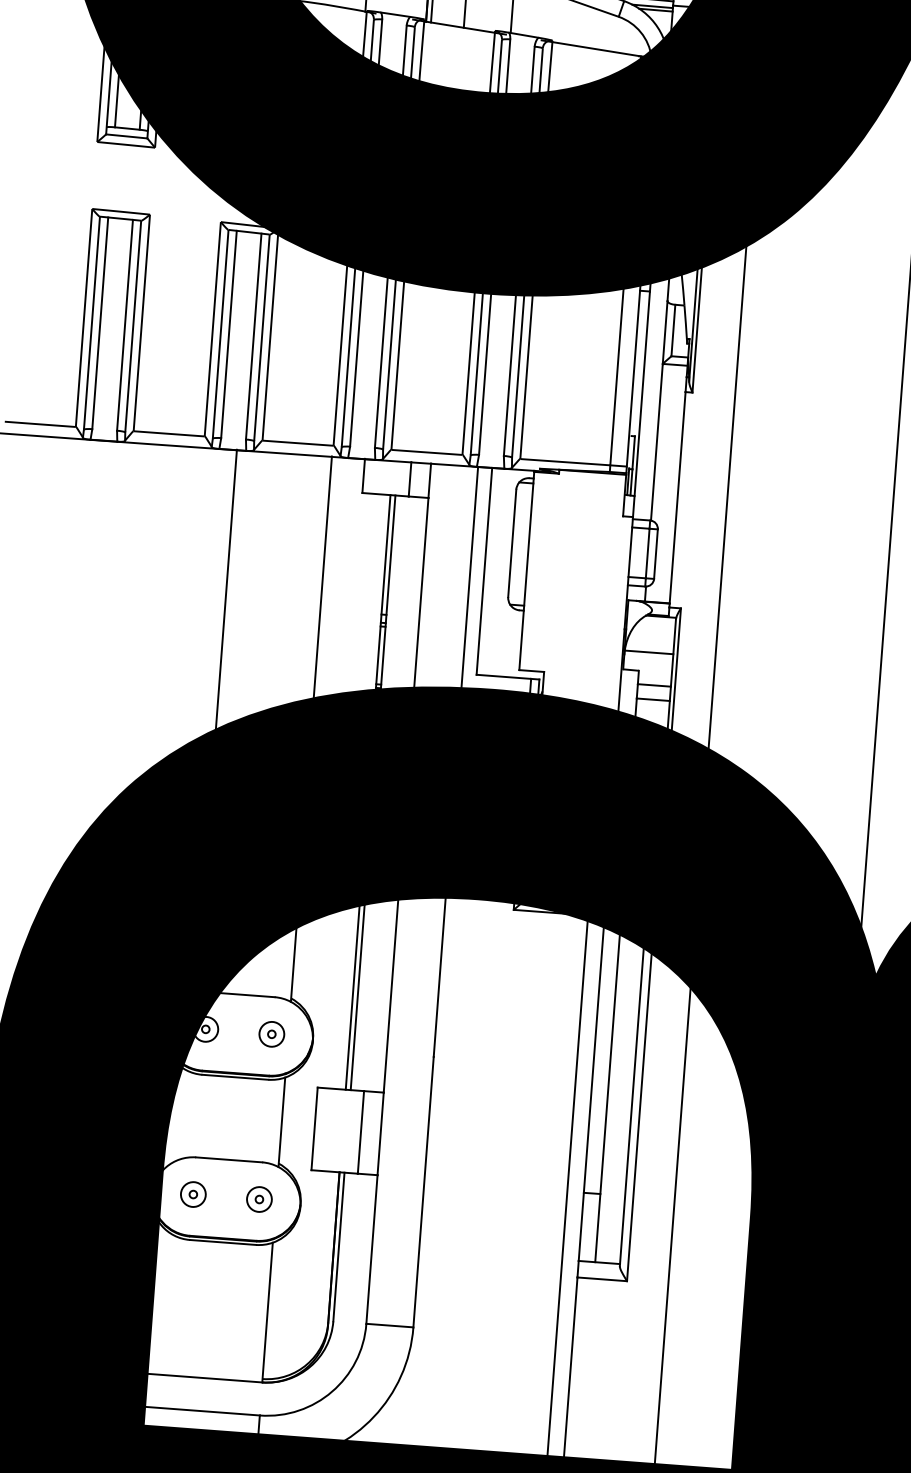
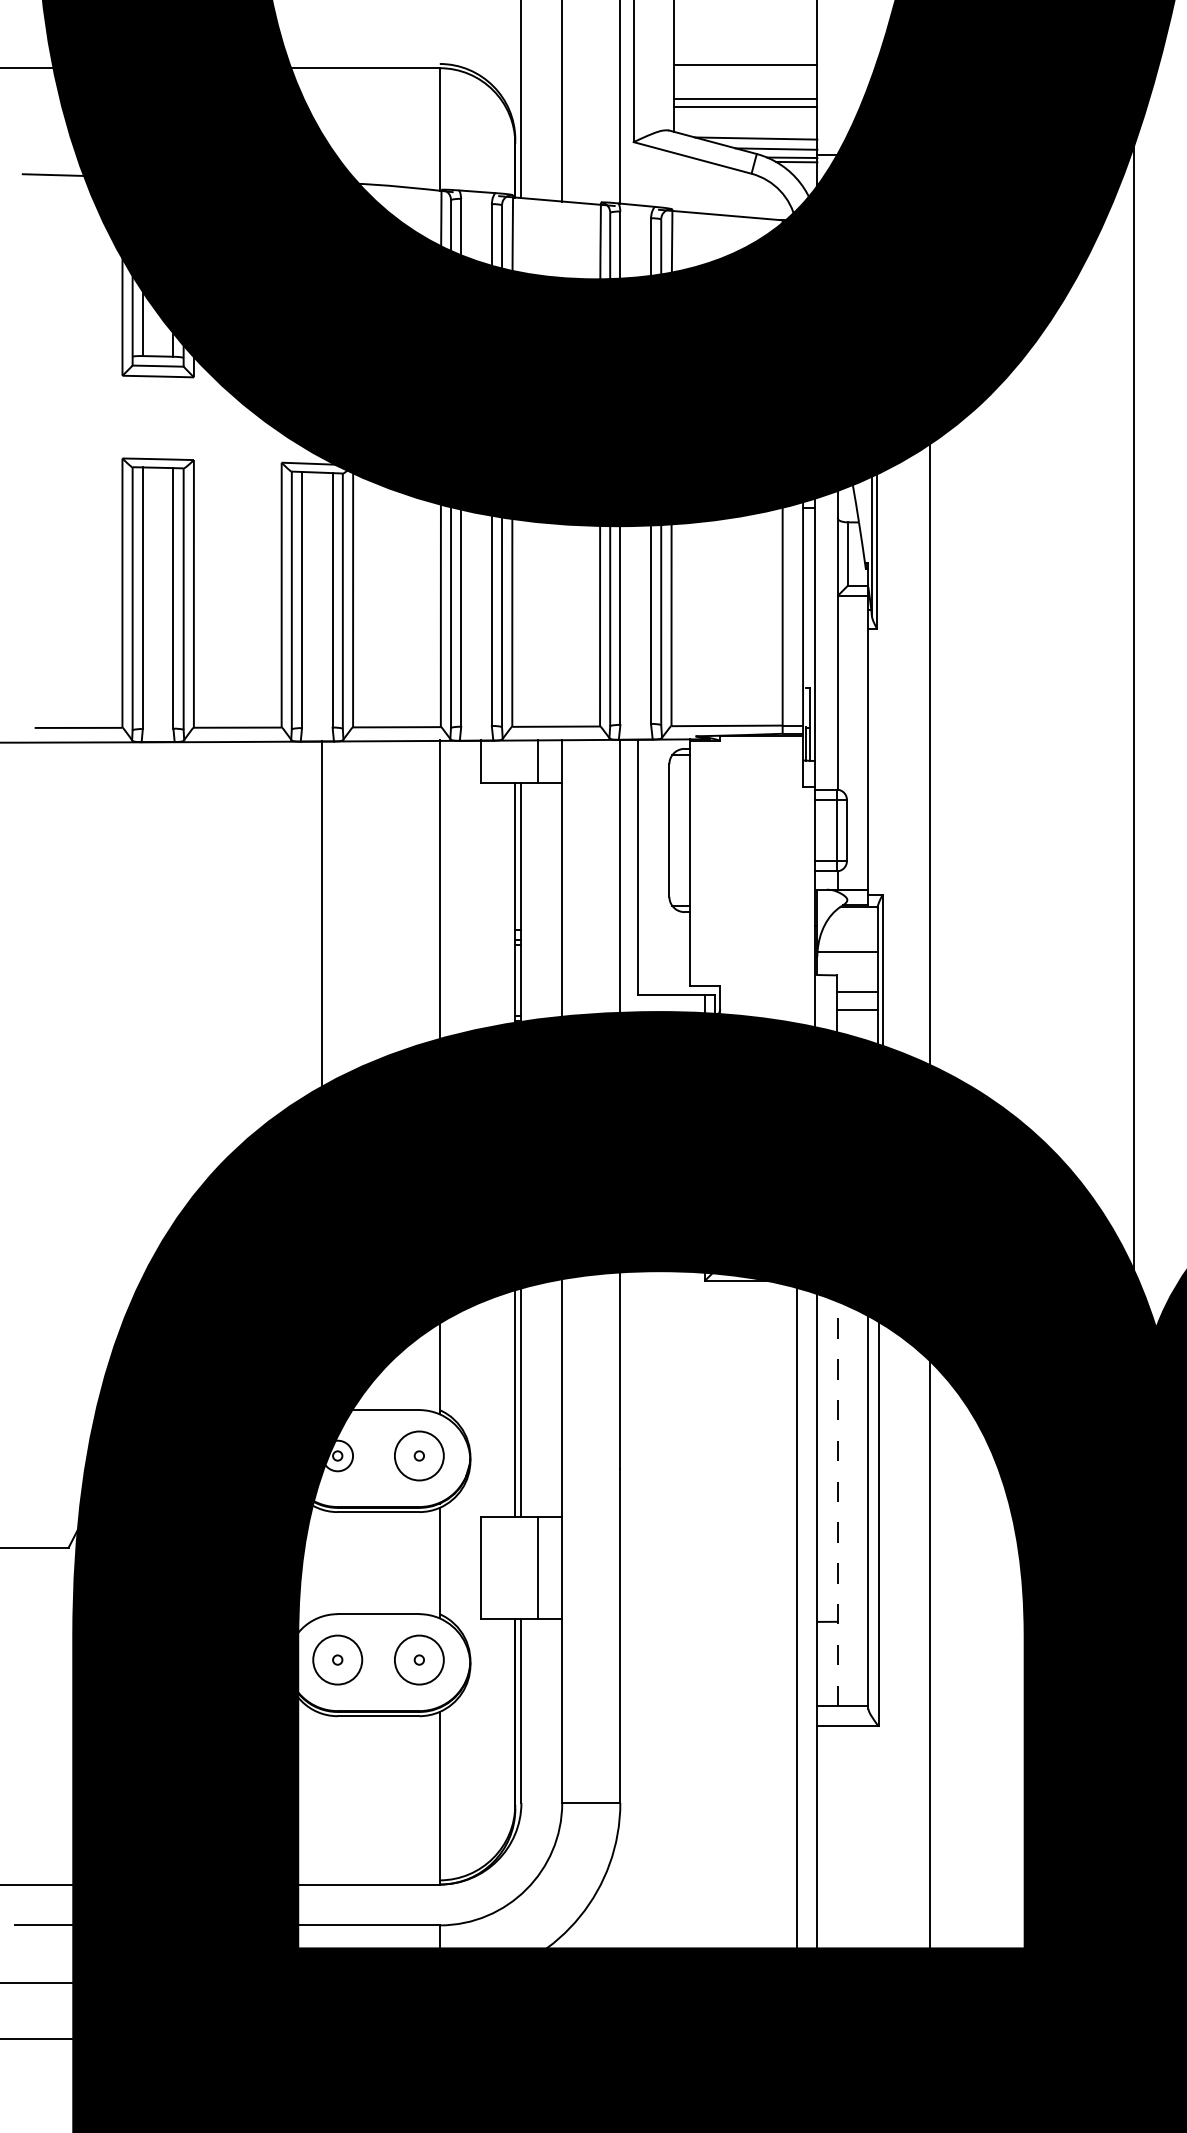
circle: (271, 1033) -> (419, 1455), size x1.6
line: (608, 1080) -> (837, 1481), solid -> dashed
circle: (193, 1194) -> (337, 1659), size x1.6
circle: (259, 1199) -> (419, 1659), size x1.6

